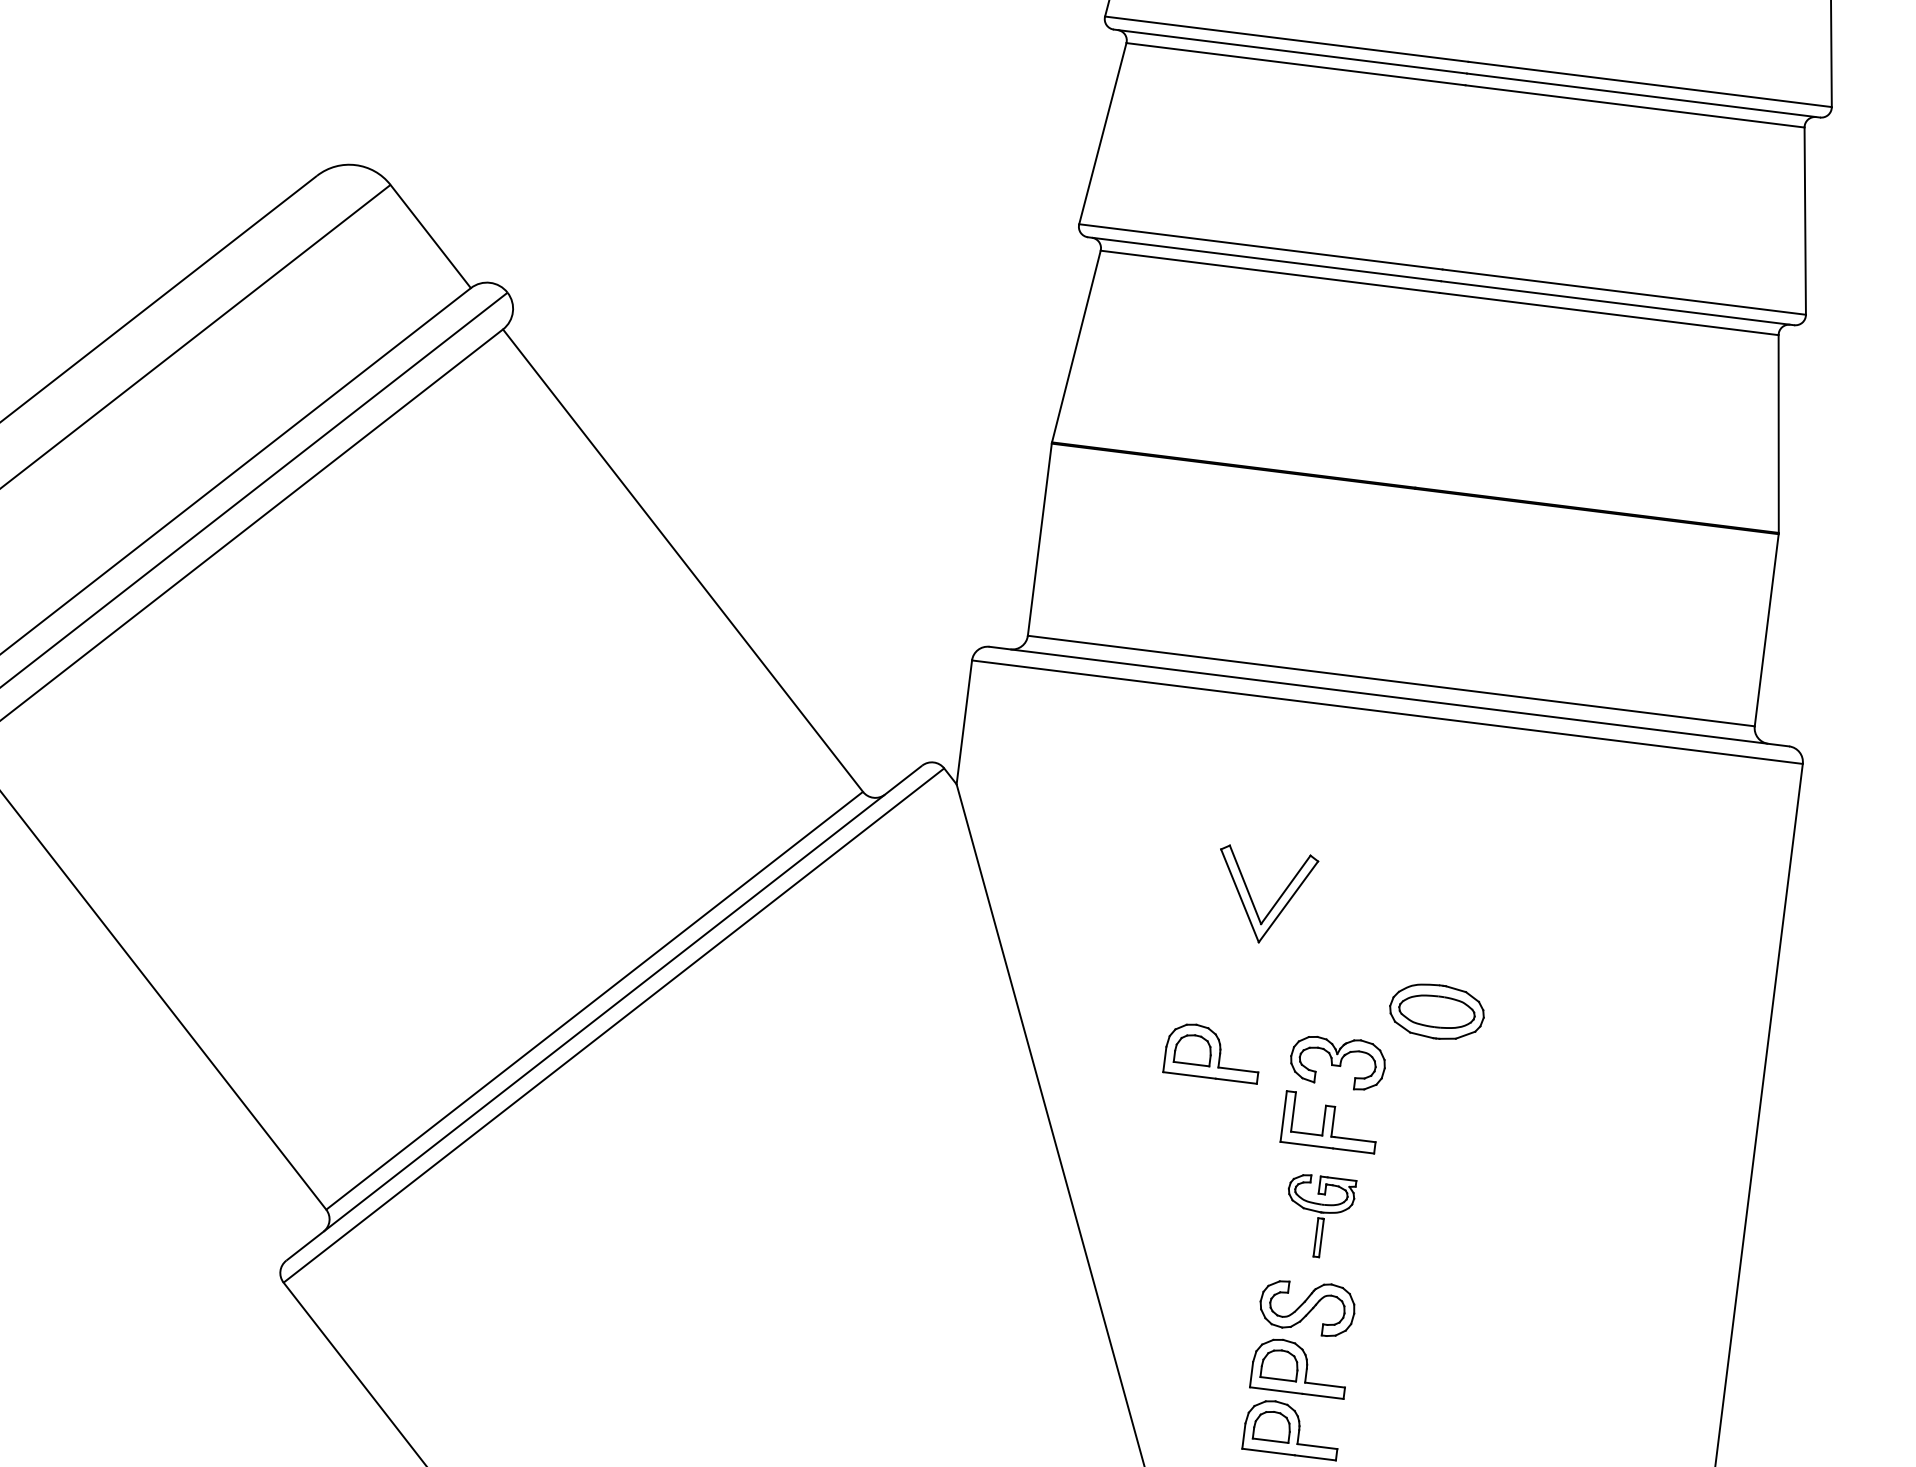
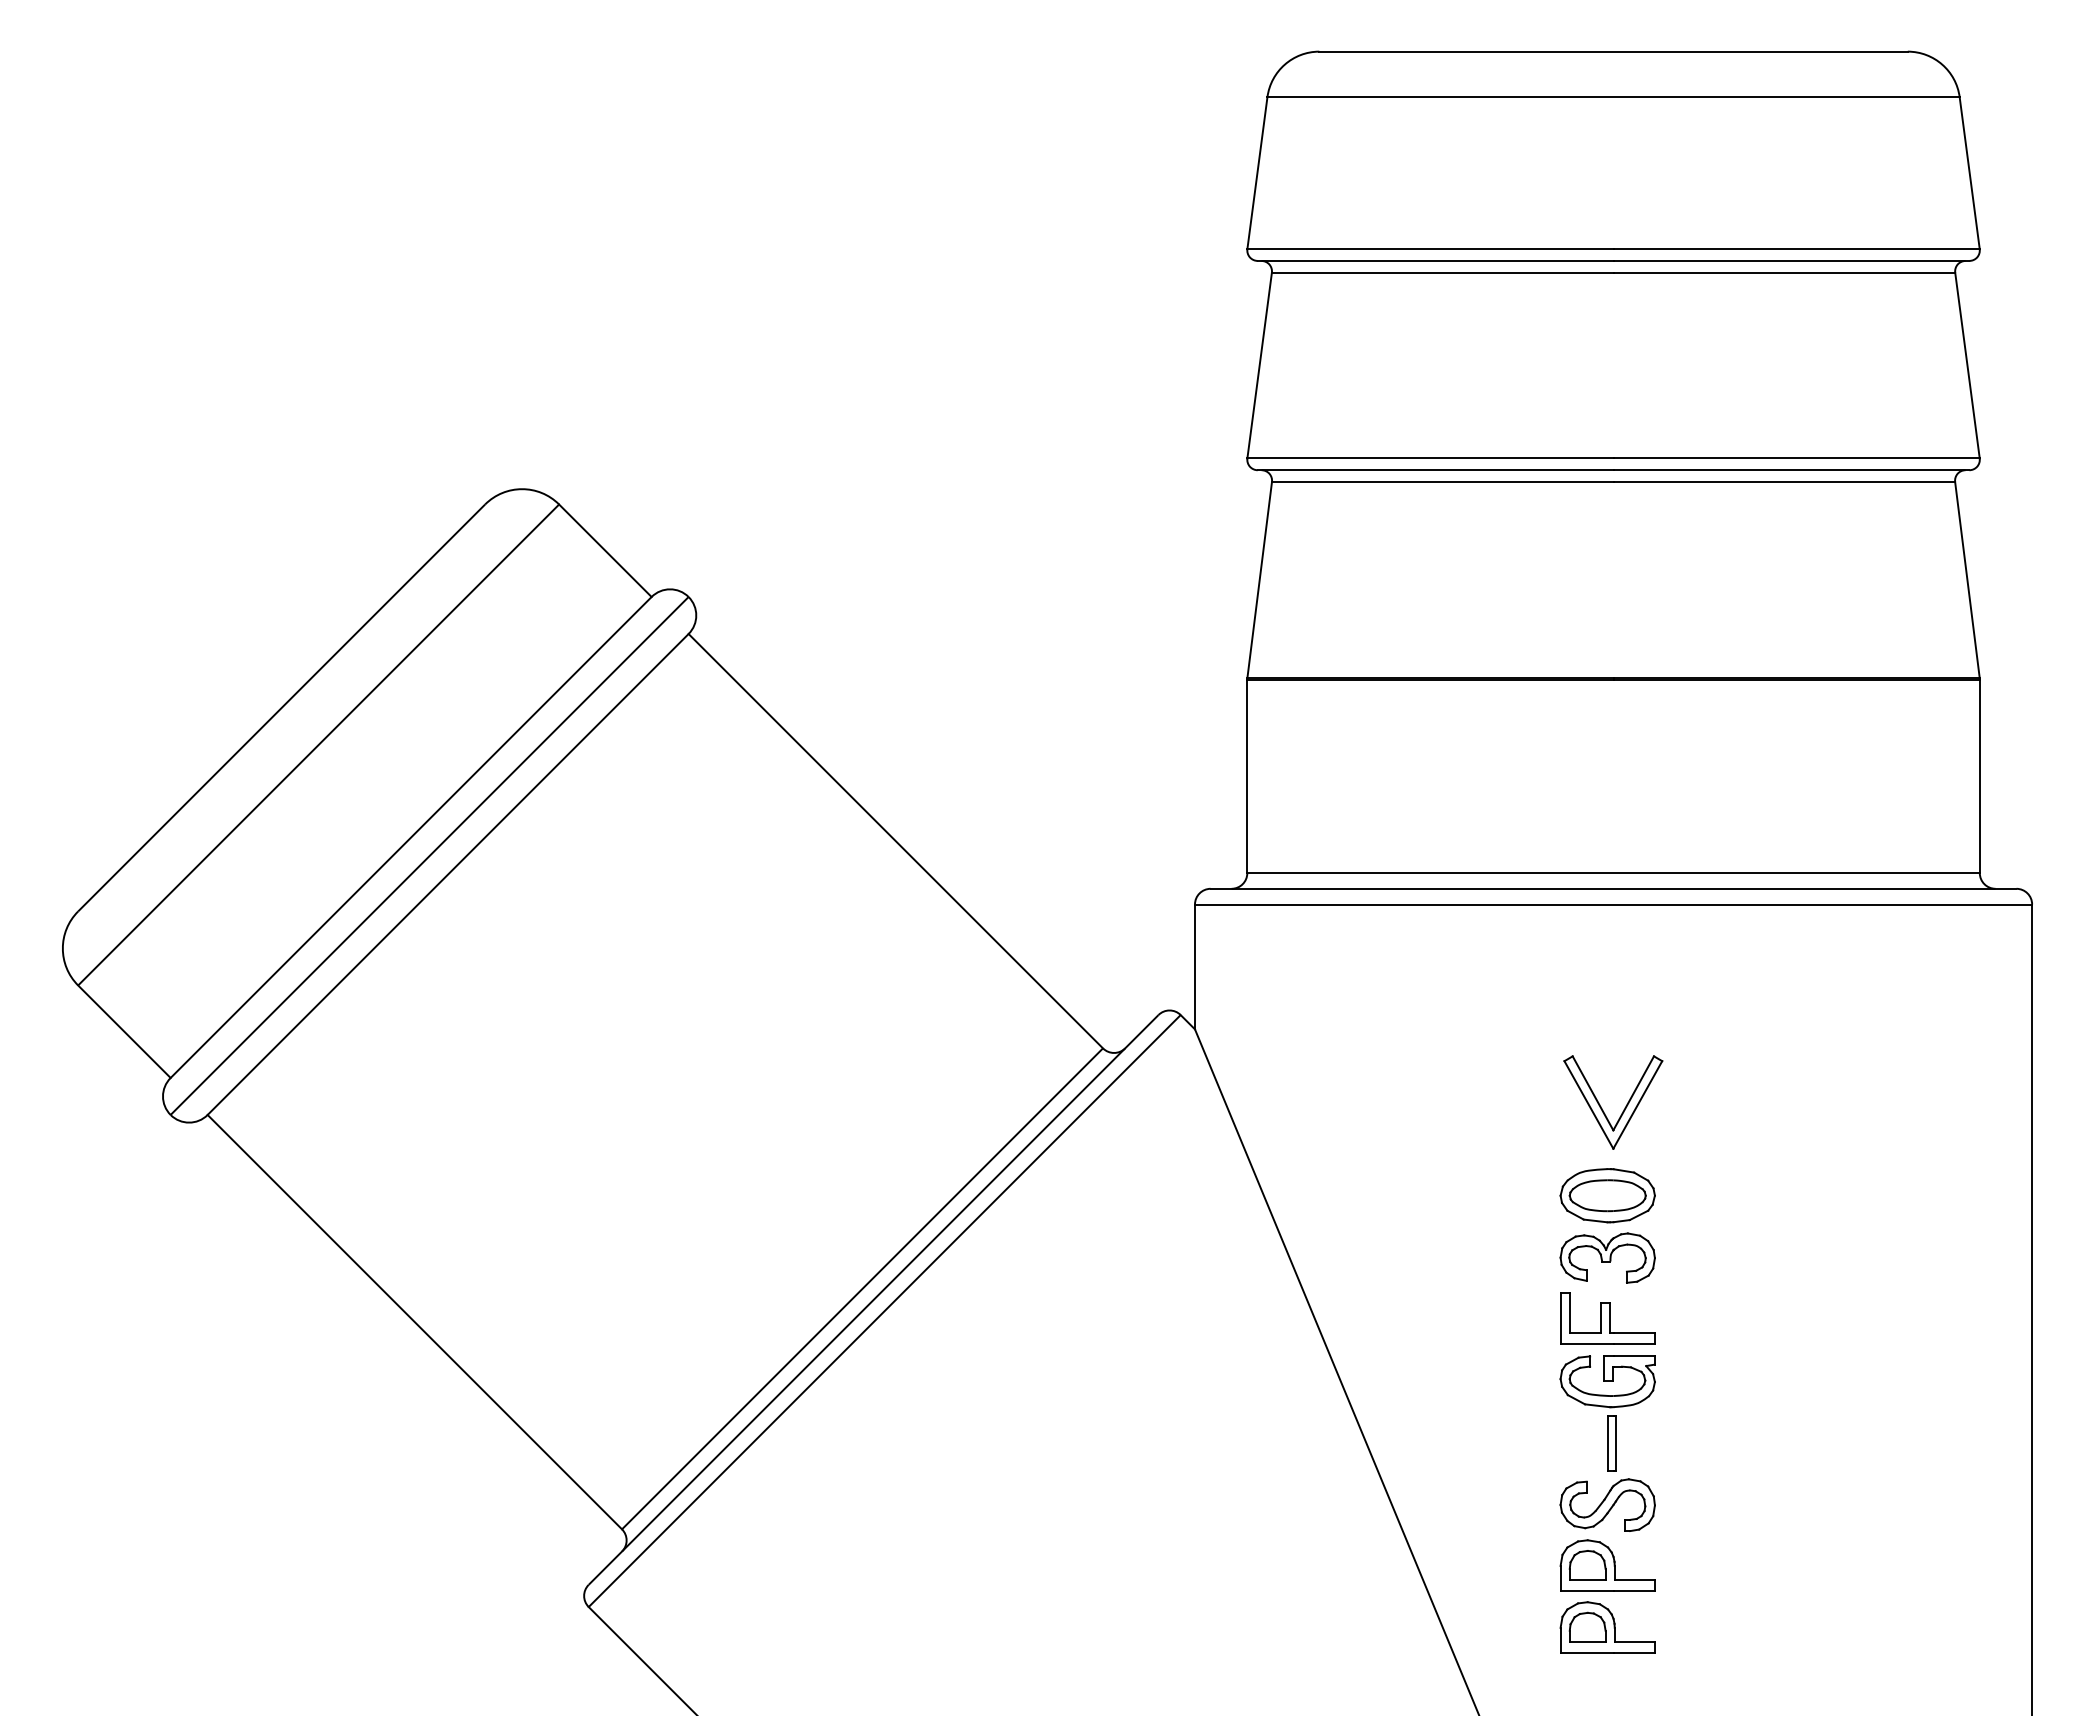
part: (1274, 902) -> (1624, 1107), moved
part: (1436, 1011) -> (1607, 1195), moved
part: (1213, 1052) -> (1482, 1263), removed
part: (1318, 1216) -> (1607, 1413), size x1.43

